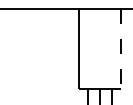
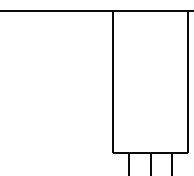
line: (121, 49) -> (188, 83), dashed -> solid

